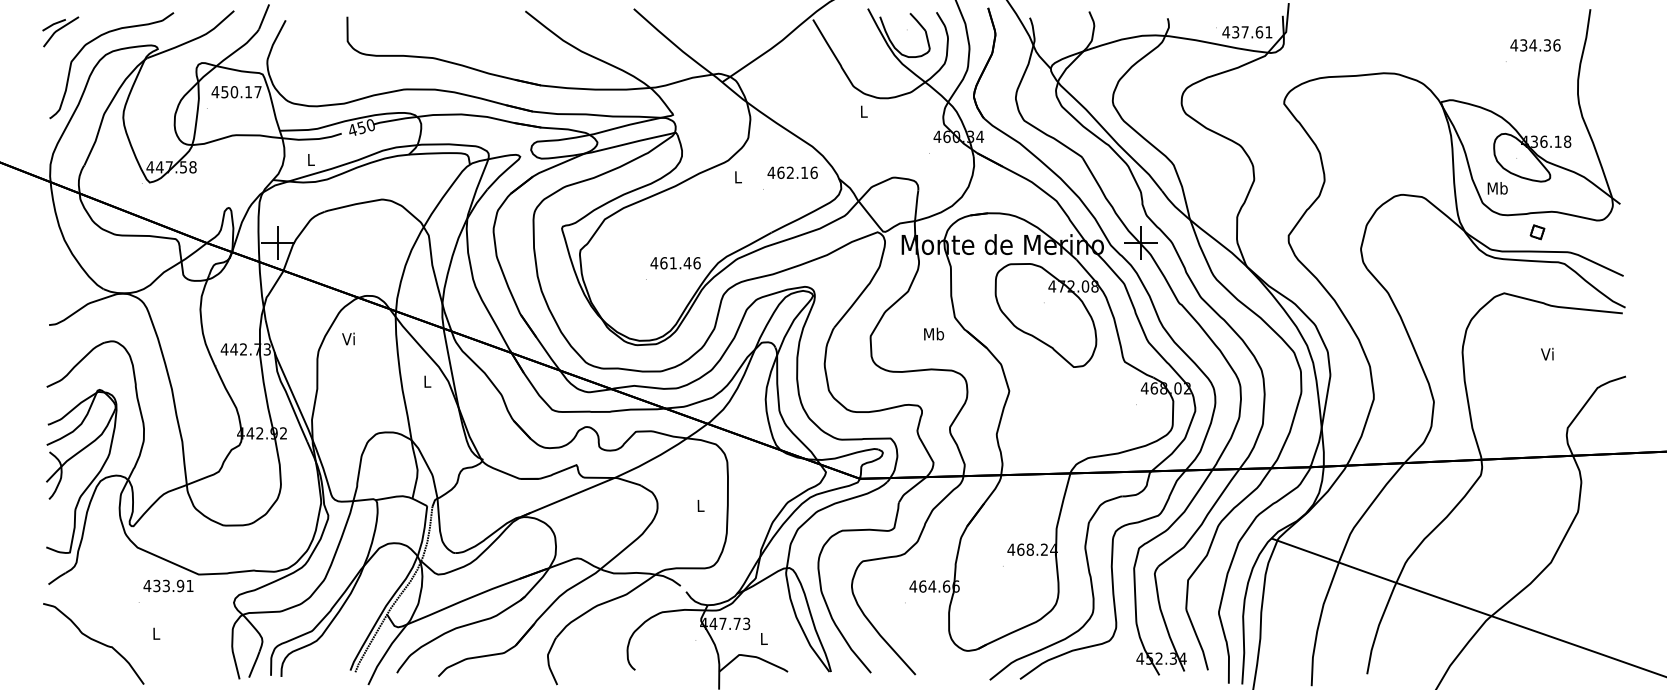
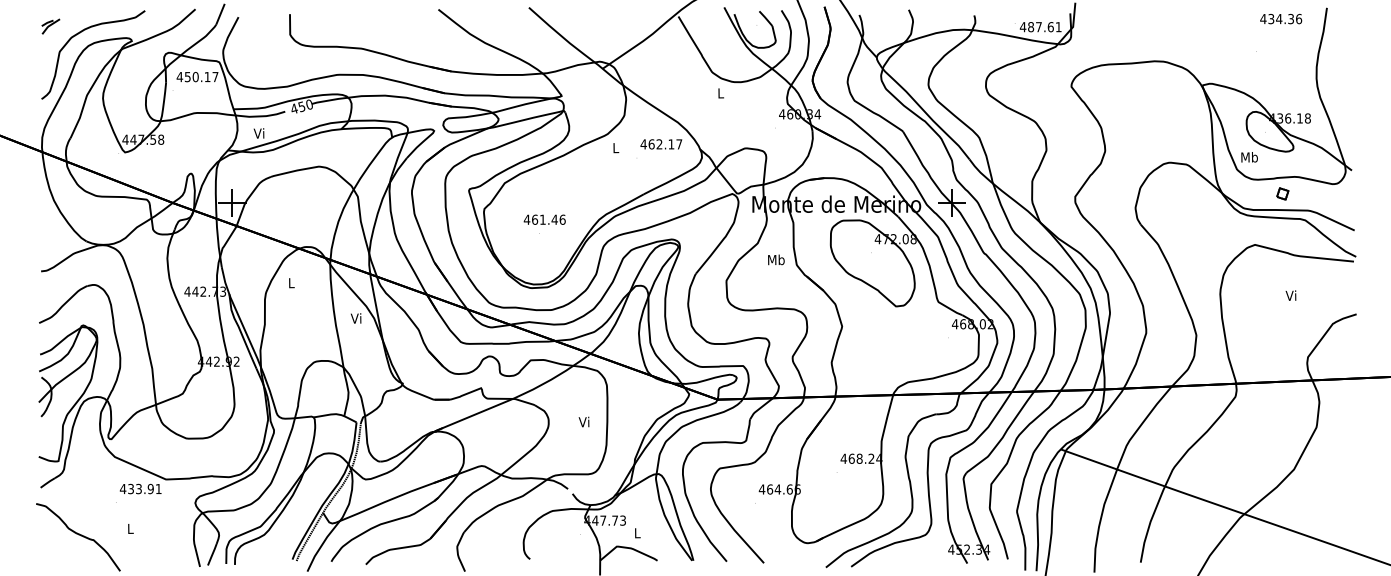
part: (60, 31) -> (50, 26), size x0.6
text: (1236, 32) -> (1031, 27), 437.61 -> 487.61
text: (1535, 45) -> (1281, 19), moved
text: (309, 159) -> (258, 133), L -> Vi
text: (814, 172) -> (679, 144), 462.16 -> 462.17
text: (675, 262) -> (544, 219), moved
text: (934, 333) -> (776, 259), moved
text: (348, 338) -> (290, 282), Vi -> L
text: (425, 381) -> (355, 318), L -> Vi
text: (699, 505) -> (583, 421), L -> Vi

